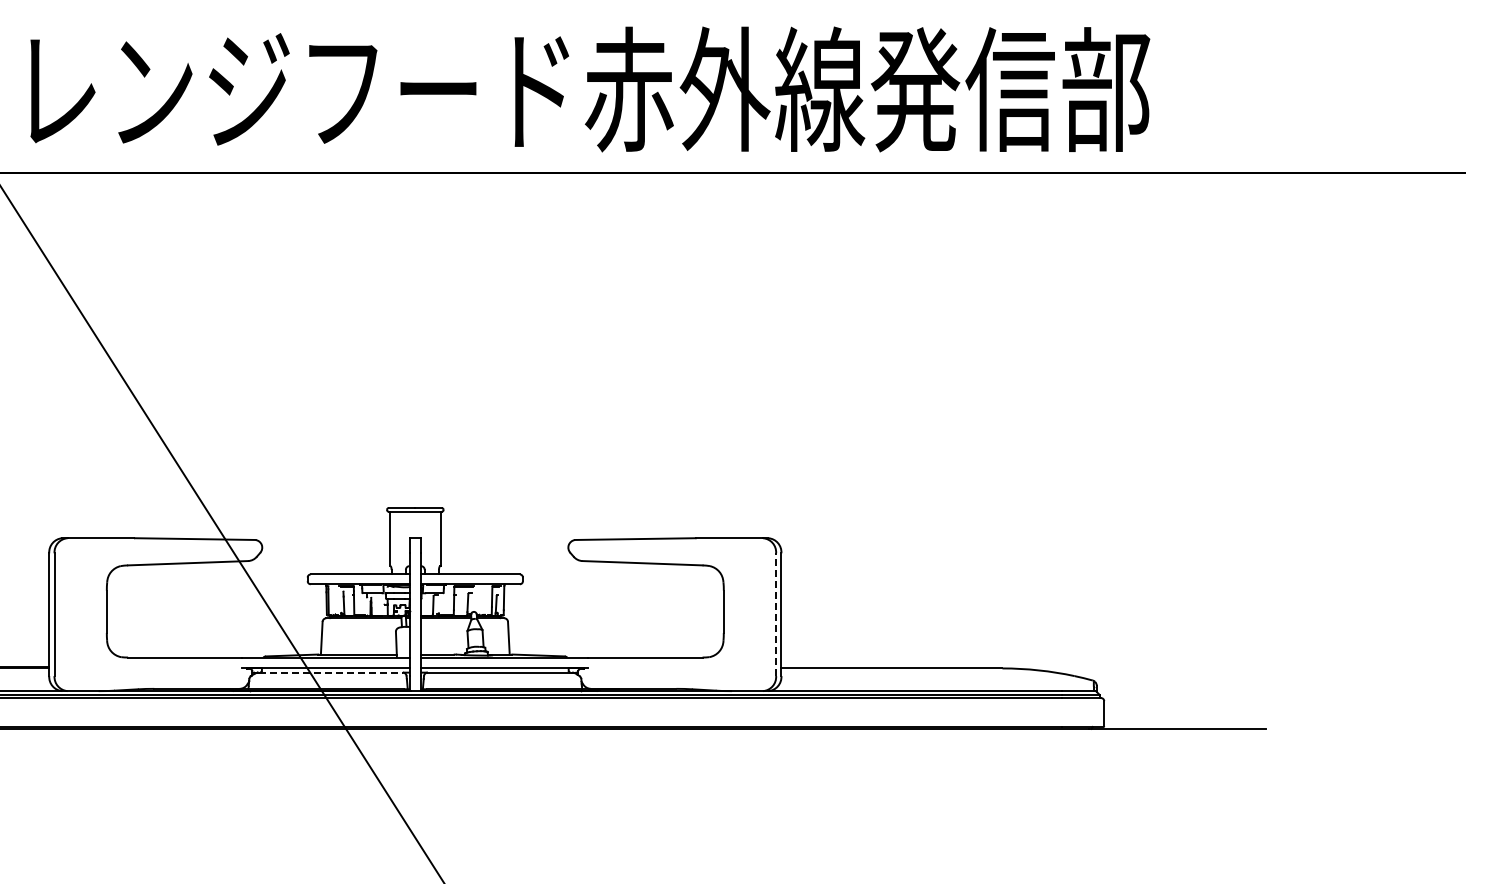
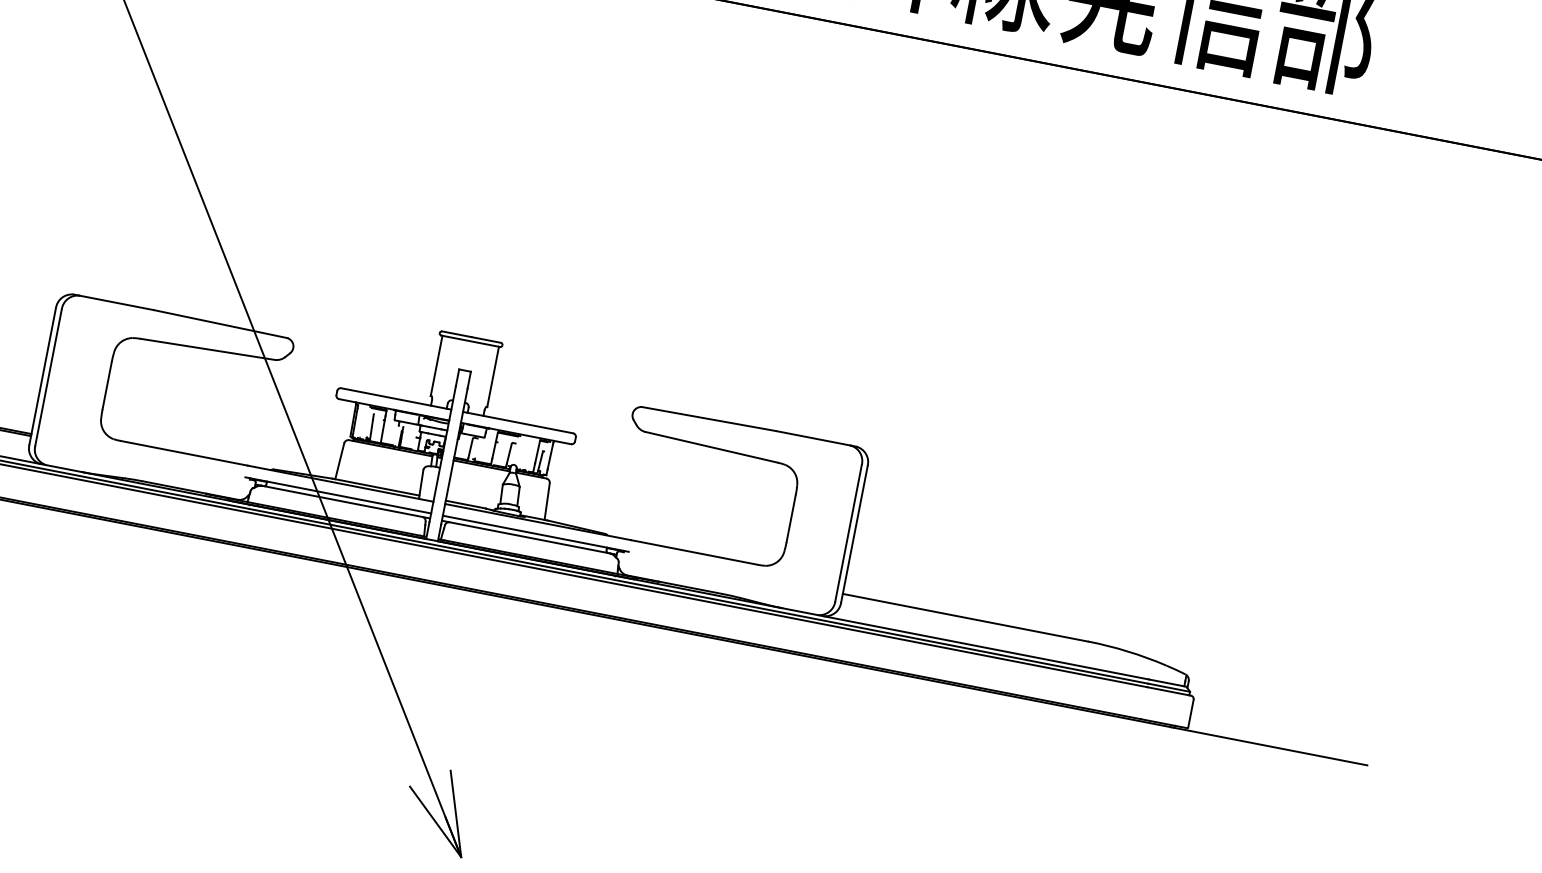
line: (776, 614) -> (849, 533), dashed -> solid
line: (331, 672) -> (343, 501), dashed -> solid

